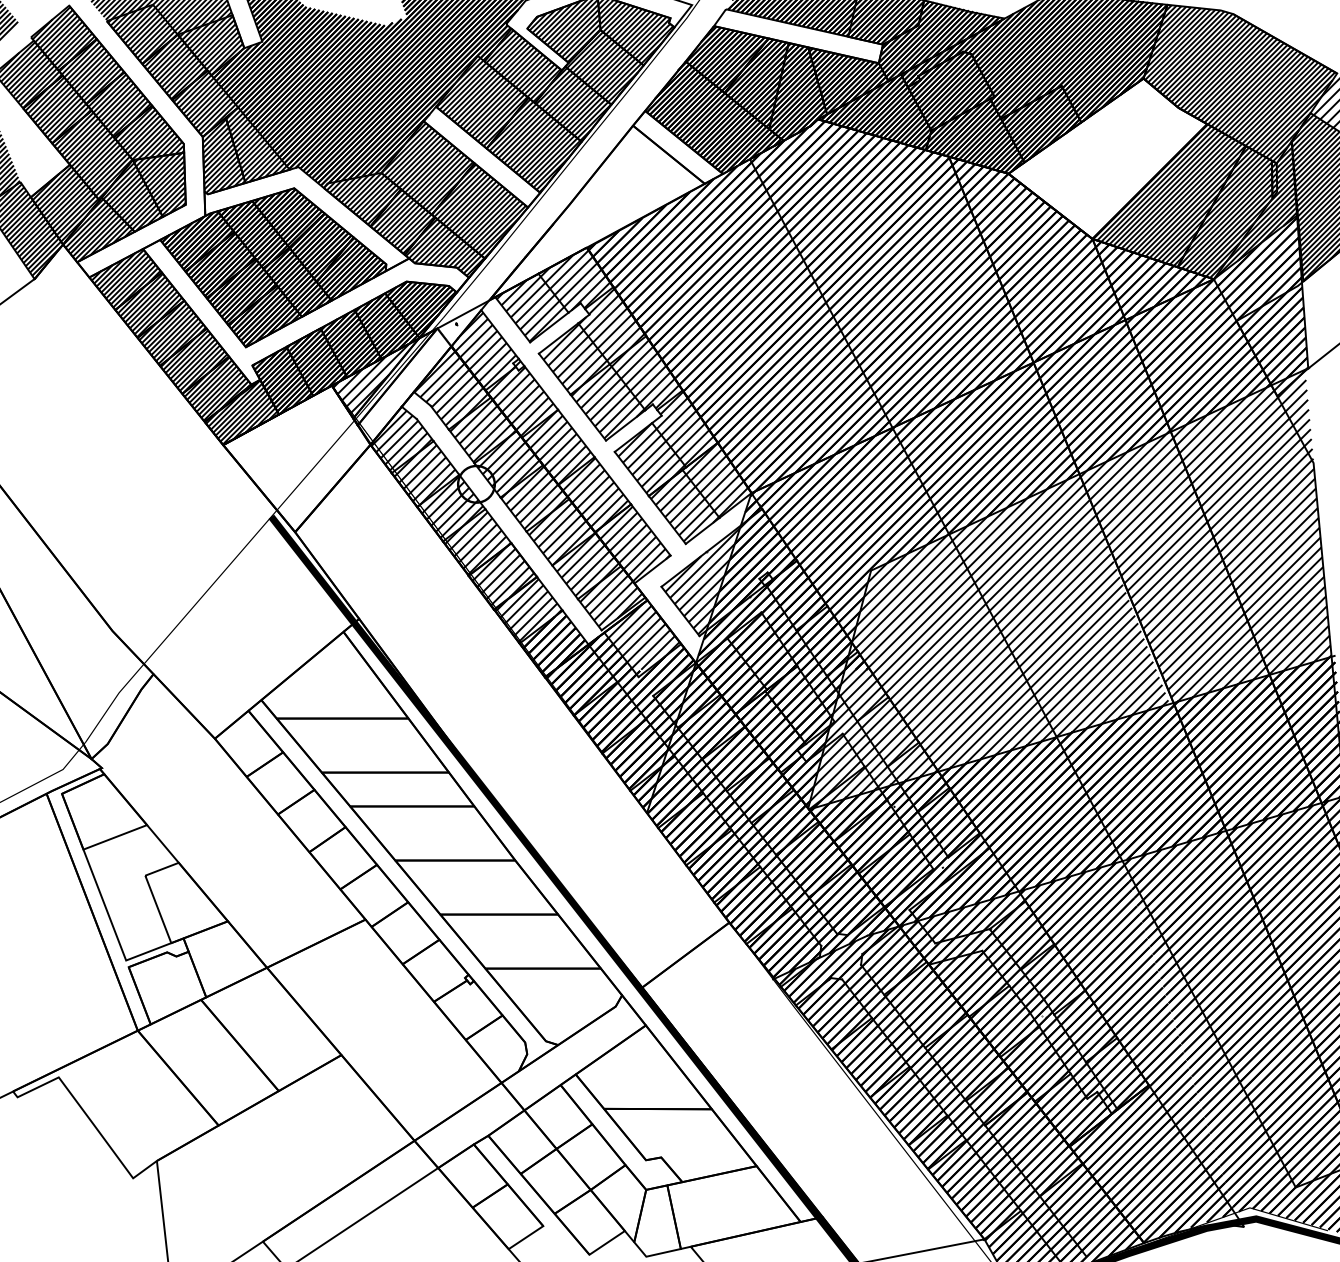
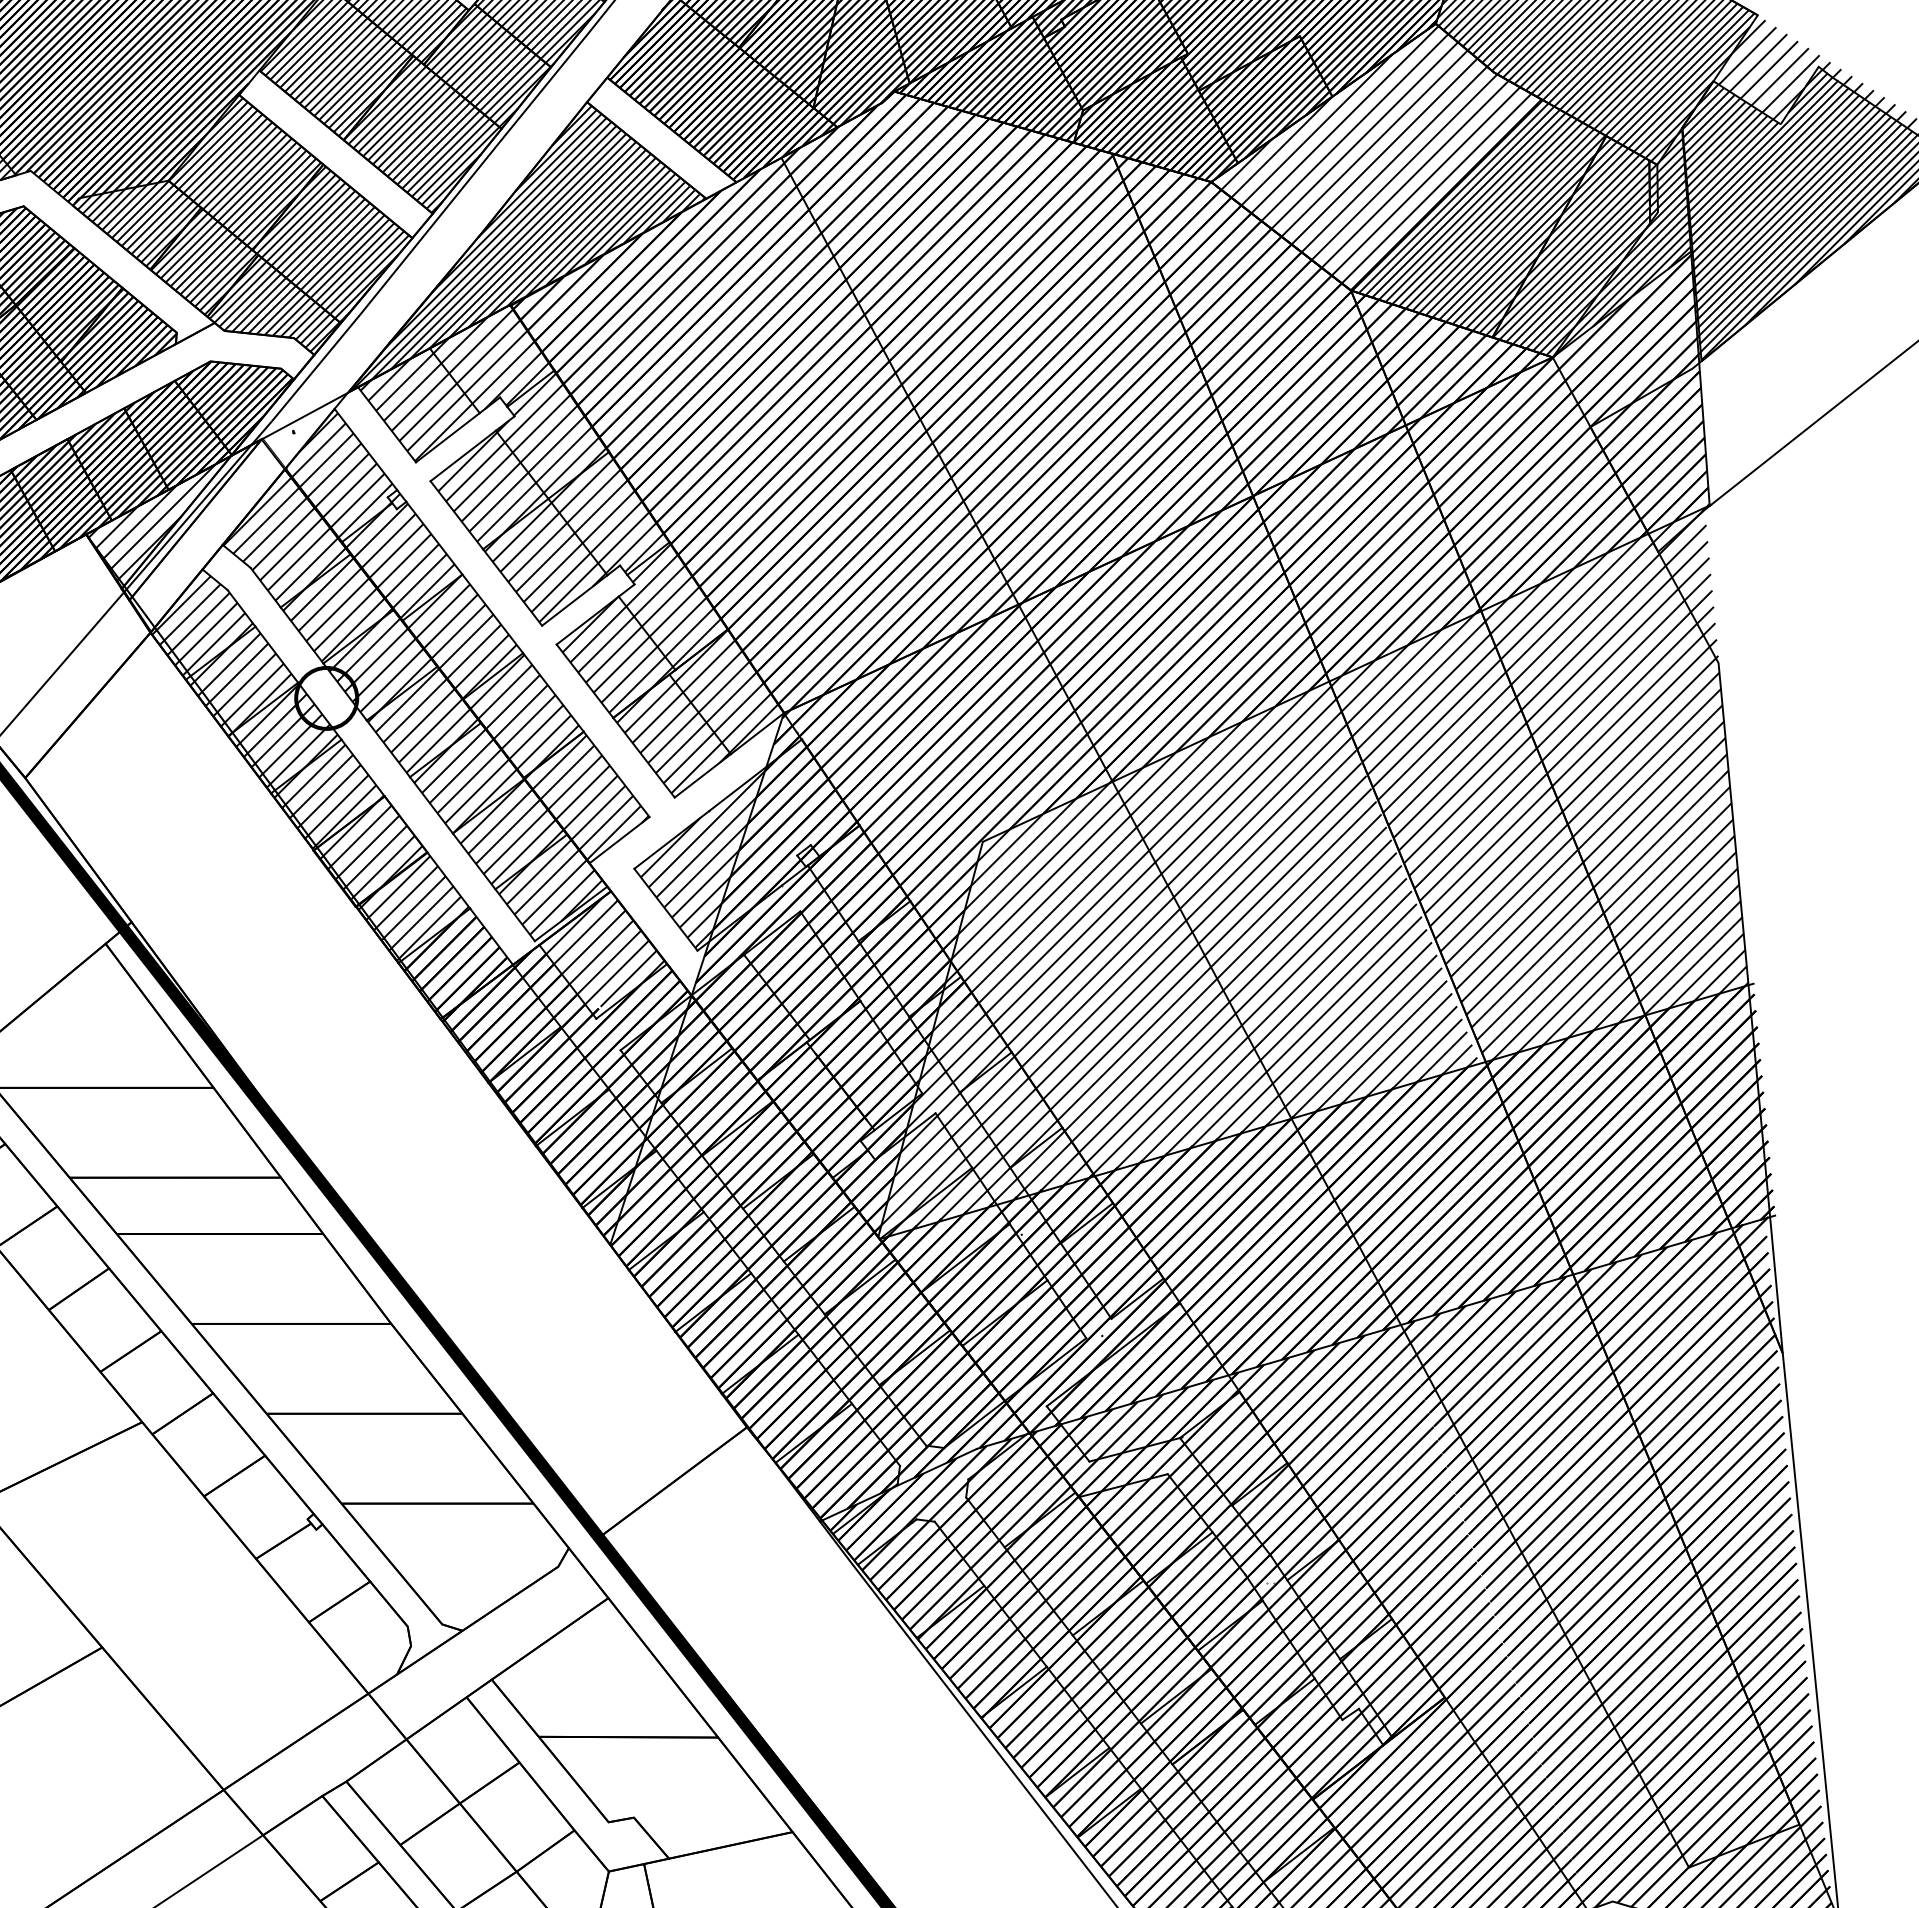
hatch: (1104, 156) -> (1370, 153), added
hatch: (597, 213) -> (527, 248), added

